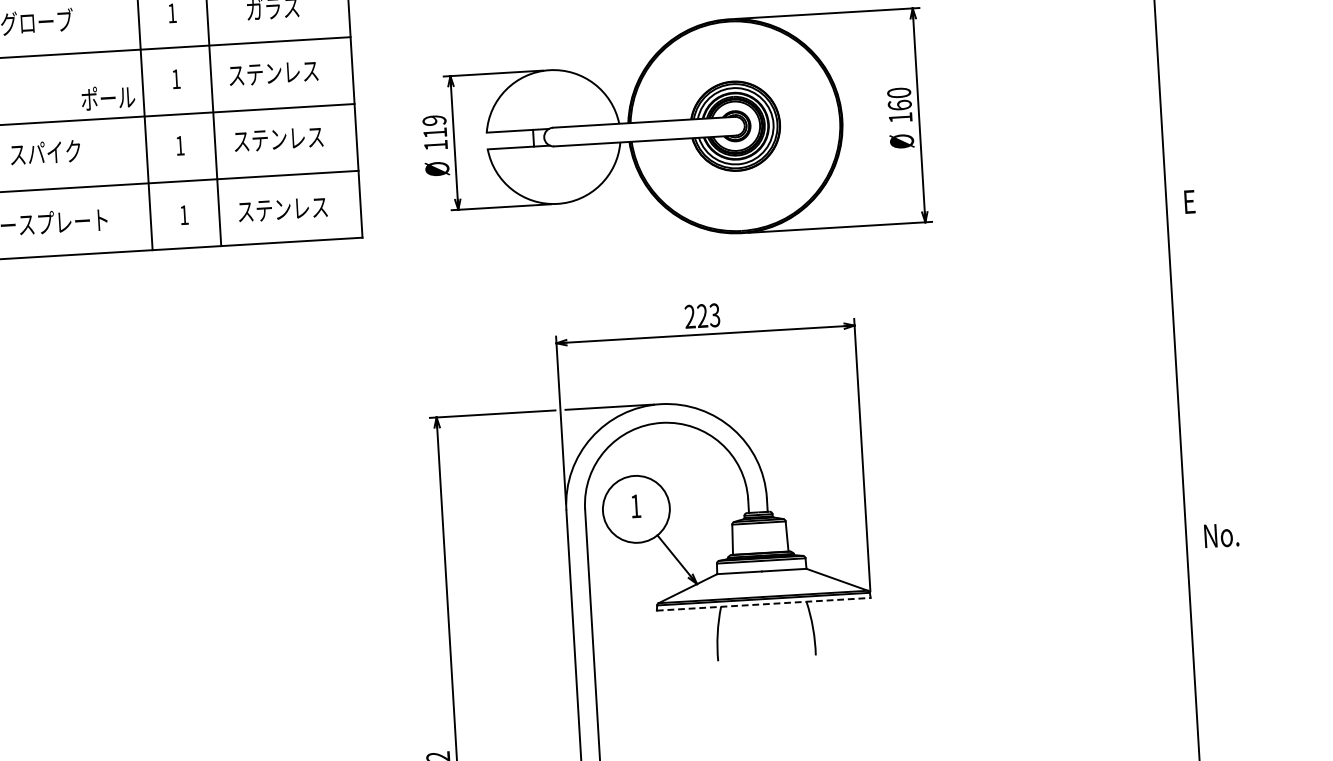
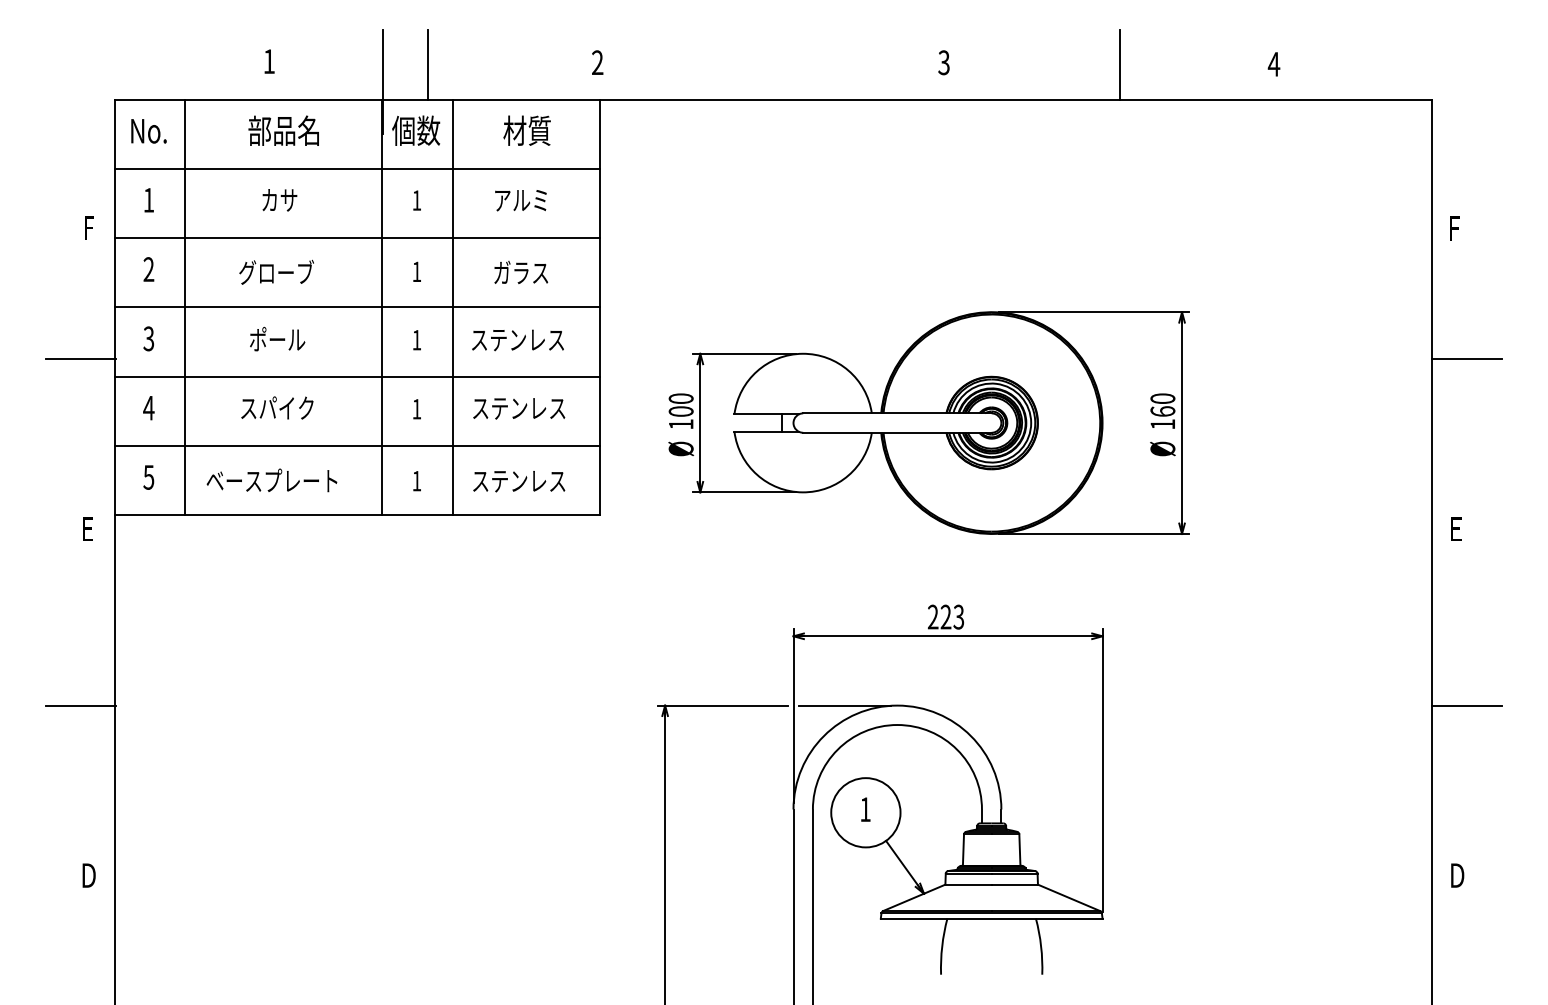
line: (1189, 37) -> (1466, 359), added
text: (108, 97) -> (277, 338), moved
text: (434, 126) -> (680, 404), 119 -> 100
line: (1209, 371) -> (1466, 705), added
text: (1222, 535) -> (1469, 875), No. -> D
line: (763, 604) -> (991, 918), dashed -> solid

